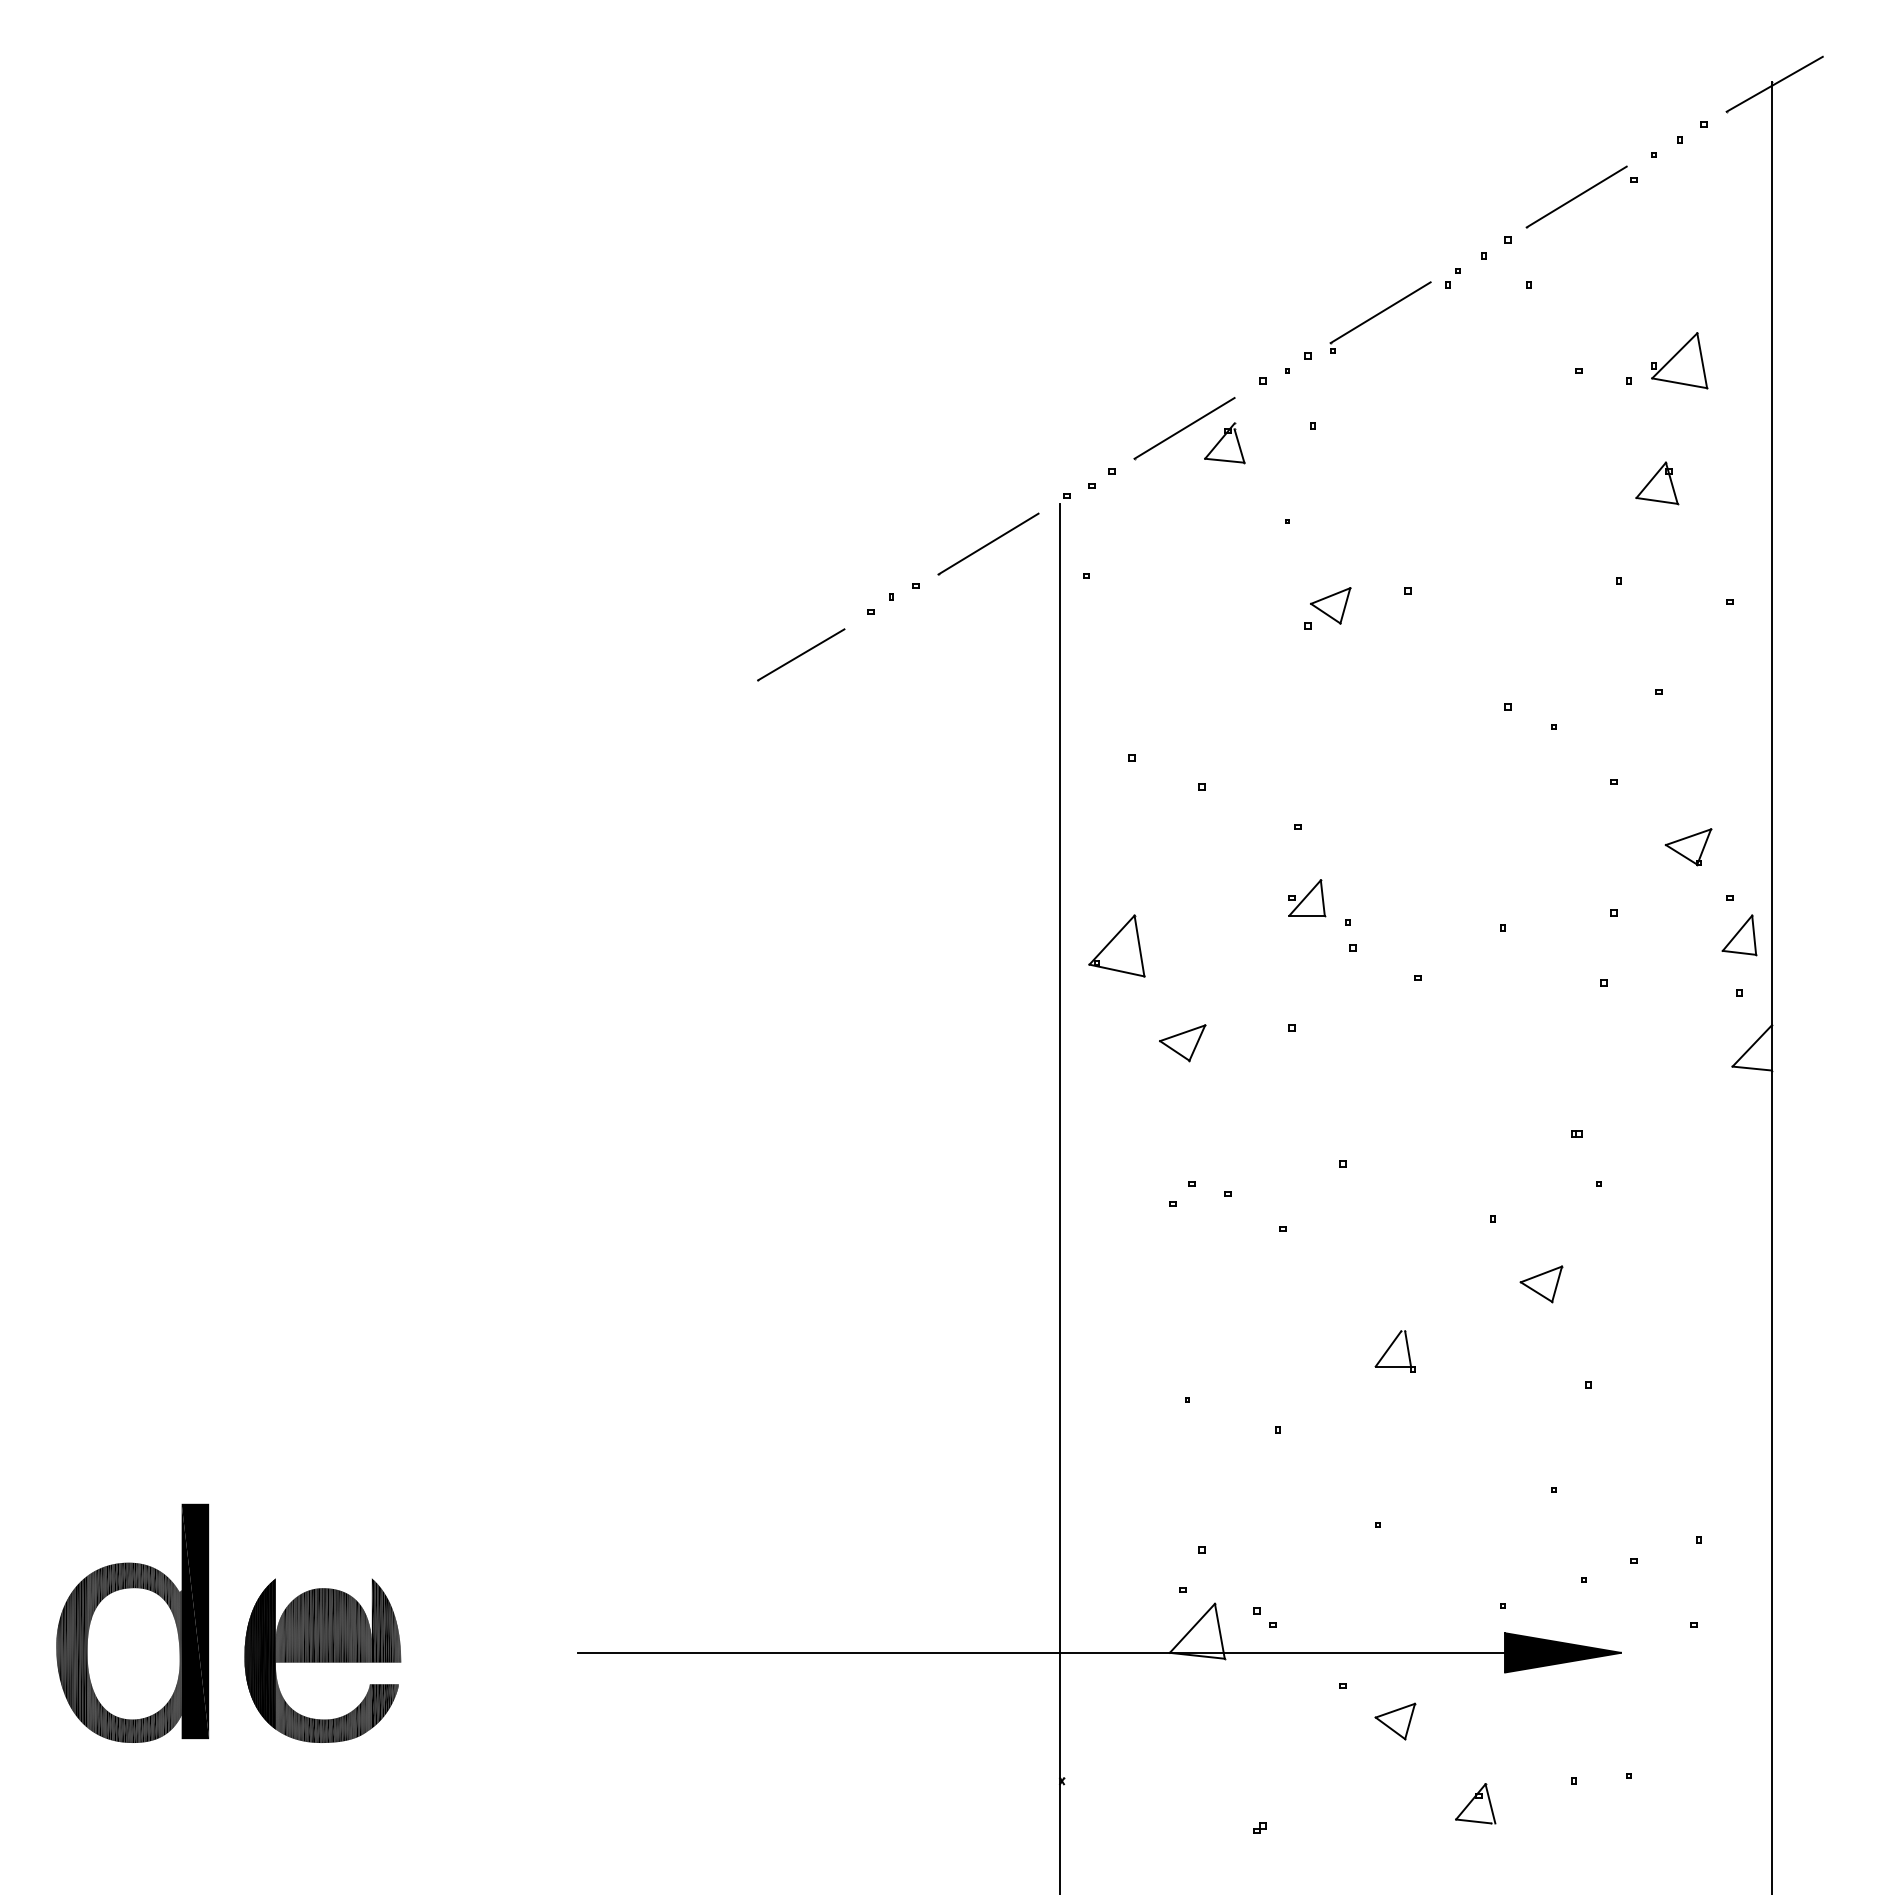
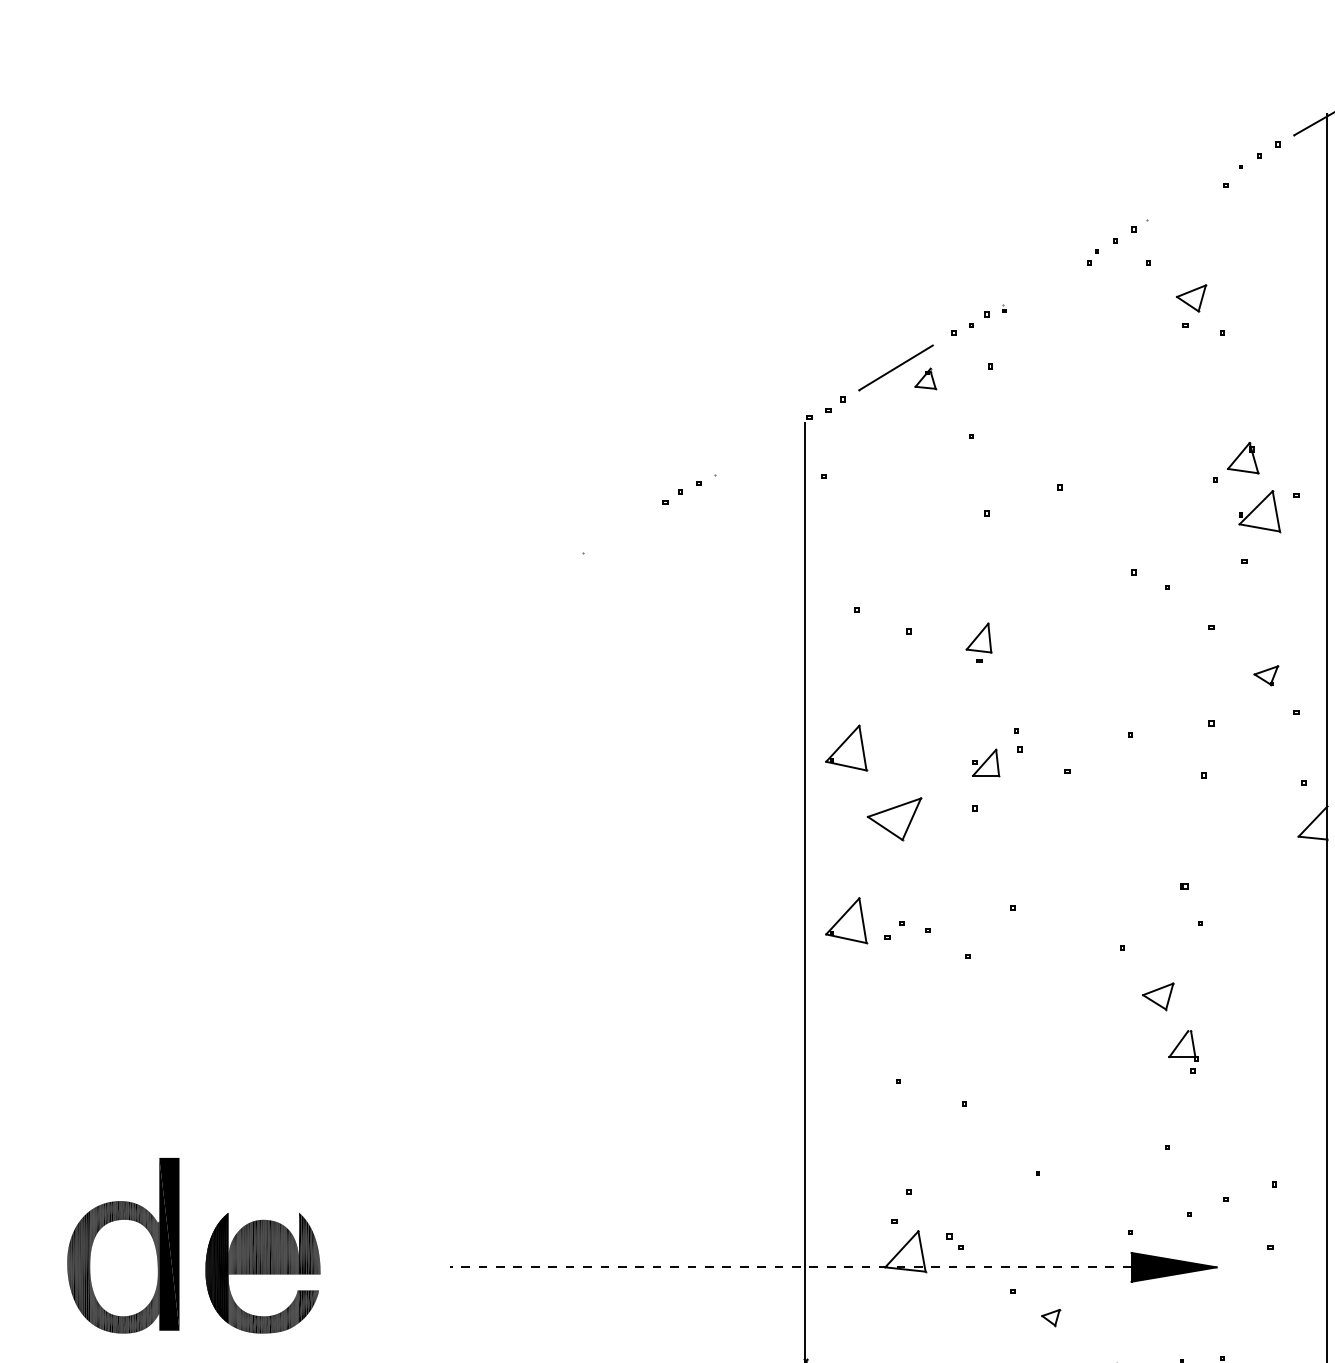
line: (1576, 196) -> (1183, 197), removed
line: (1380, 312) -> (1039, 282), removed
part: (1679, 360) -> (1259, 511), moved
part: (1224, 443) -> (925, 378), size x0.7
part: (1657, 483) -> (1243, 458), moved
line: (988, 543) -> (752, 452), removed
part: (1330, 605) -> (1191, 298), moved
line: (801, 654) -> (614, 533), removed
part: (1688, 847) -> (1266, 675), size x0.7
part: (1307, 898) -> (986, 763), moved
part: (1739, 935) -> (979, 638), moved
part: (1182, 1043) -> (894, 819), size x1.6
part: (1116, 1180) -> (846, 920), added
part: (1394, 1351) -> (1183, 1045), moved
line: (1041, 1652) -> (790, 1267), solid -> dashed
part: (1395, 1721) -> (1051, 1317), size x0.6

